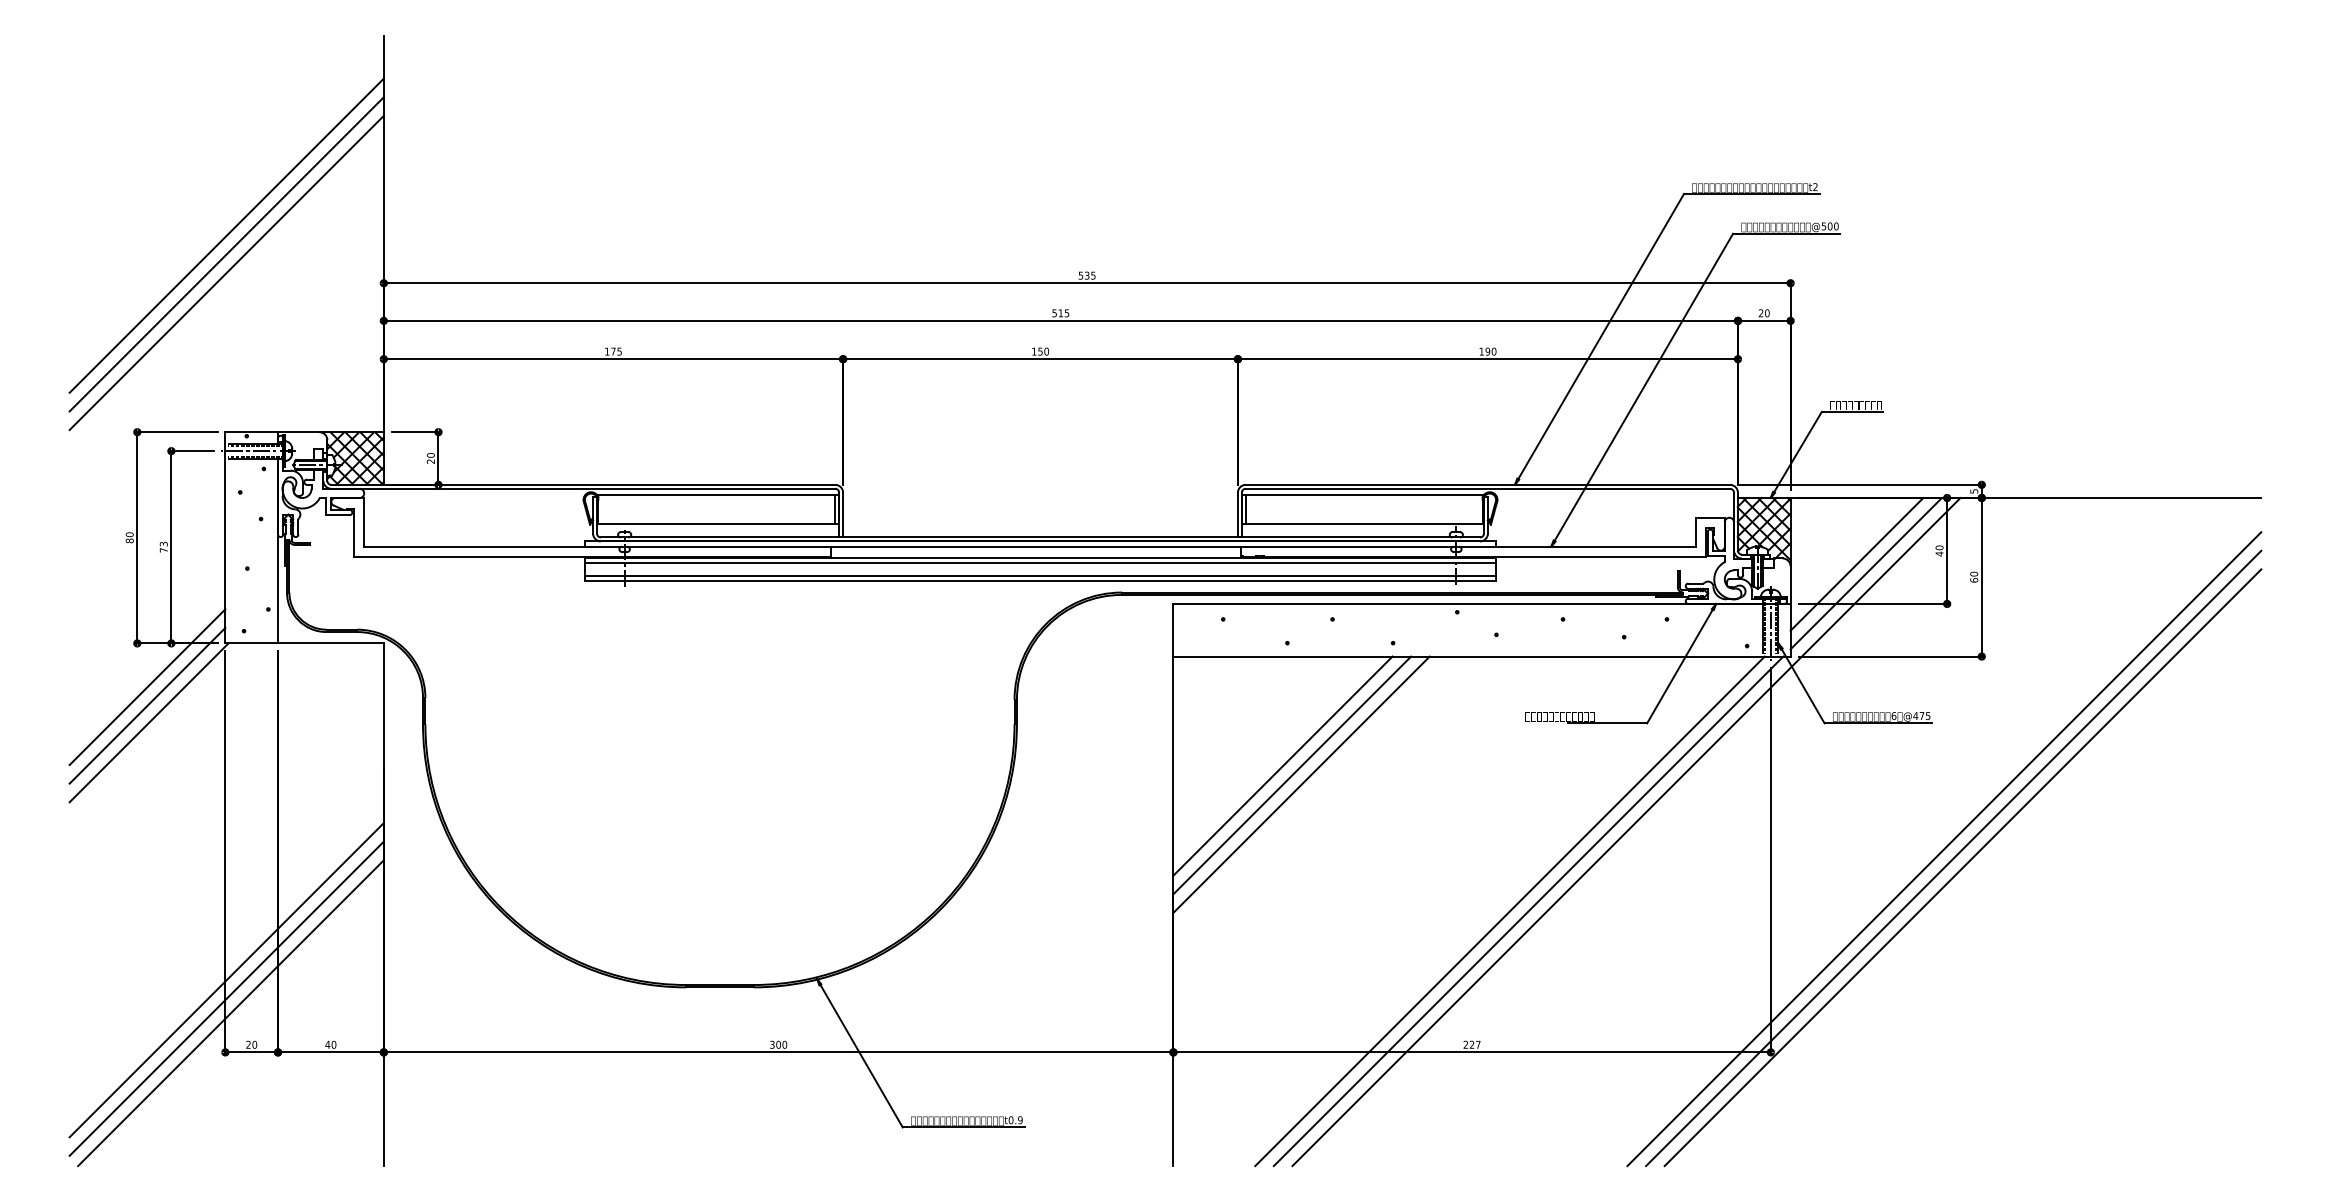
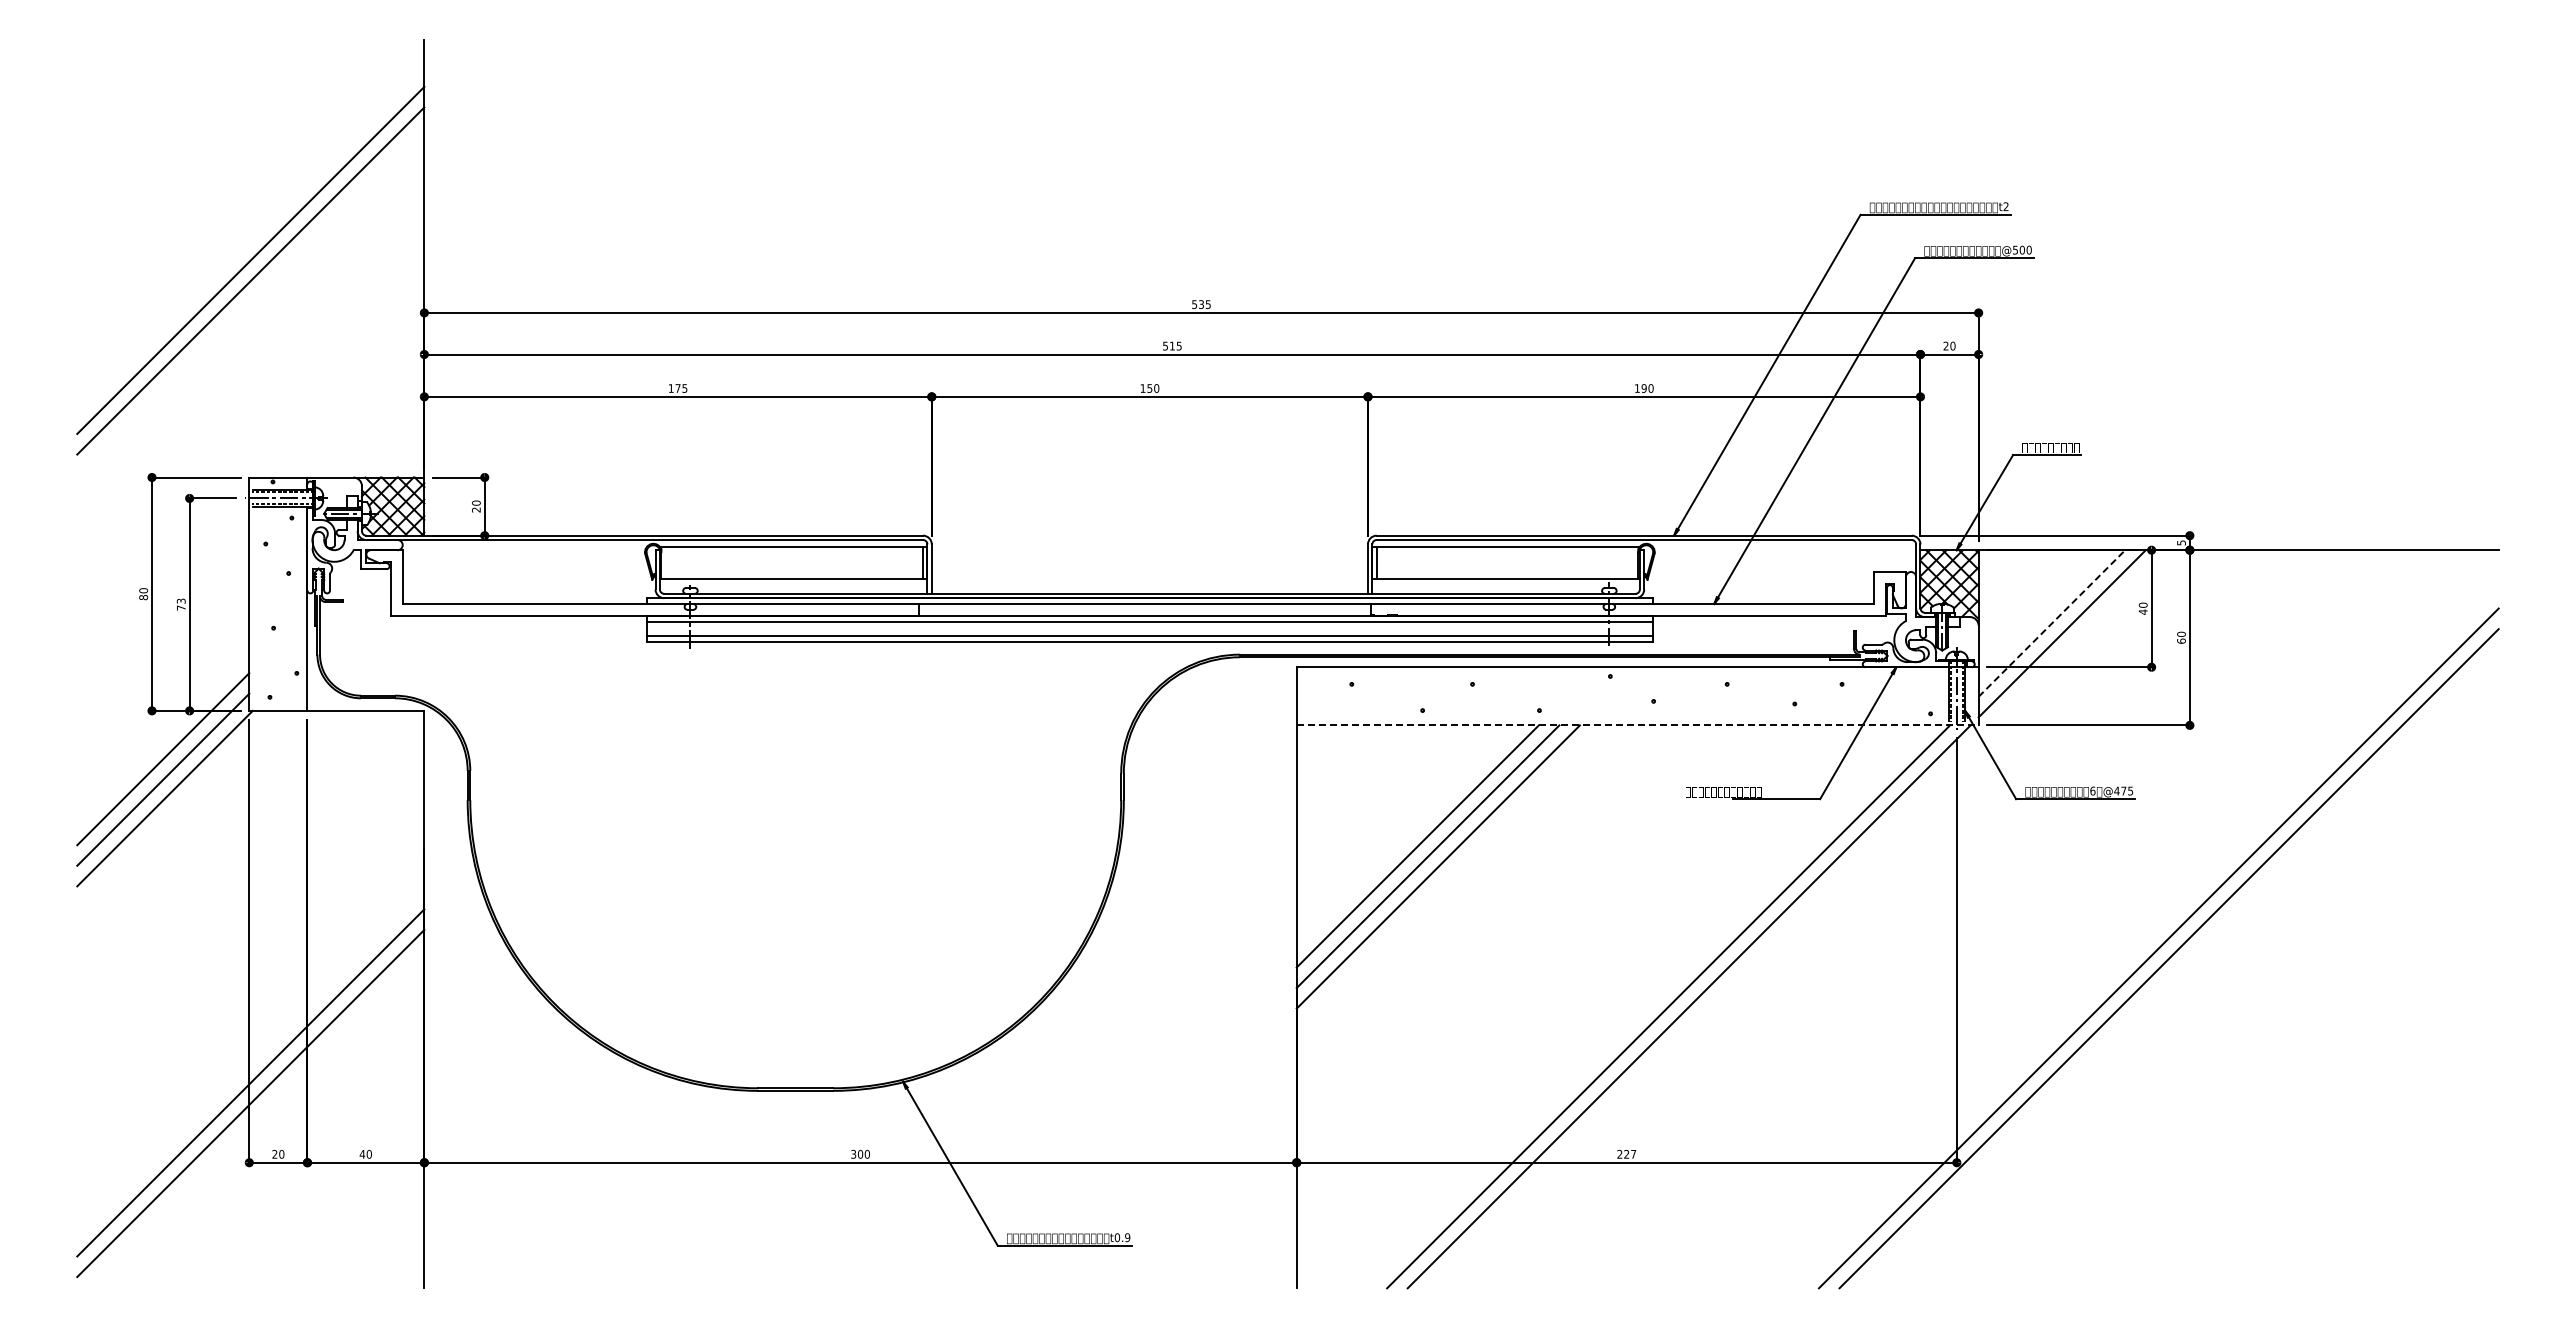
line: (226, 272) -> (250, 301), removed
line: (1856, 564) -> (2051, 623), solid -> dashed
line: (1481, 656) -> (1637, 725), solid -> dashed
line: (1626, 832) -> (1797, 919), removed
line: (1944, 848) -> (2148, 937), removed
line: (230, 1013) -> (255, 1119), removed

